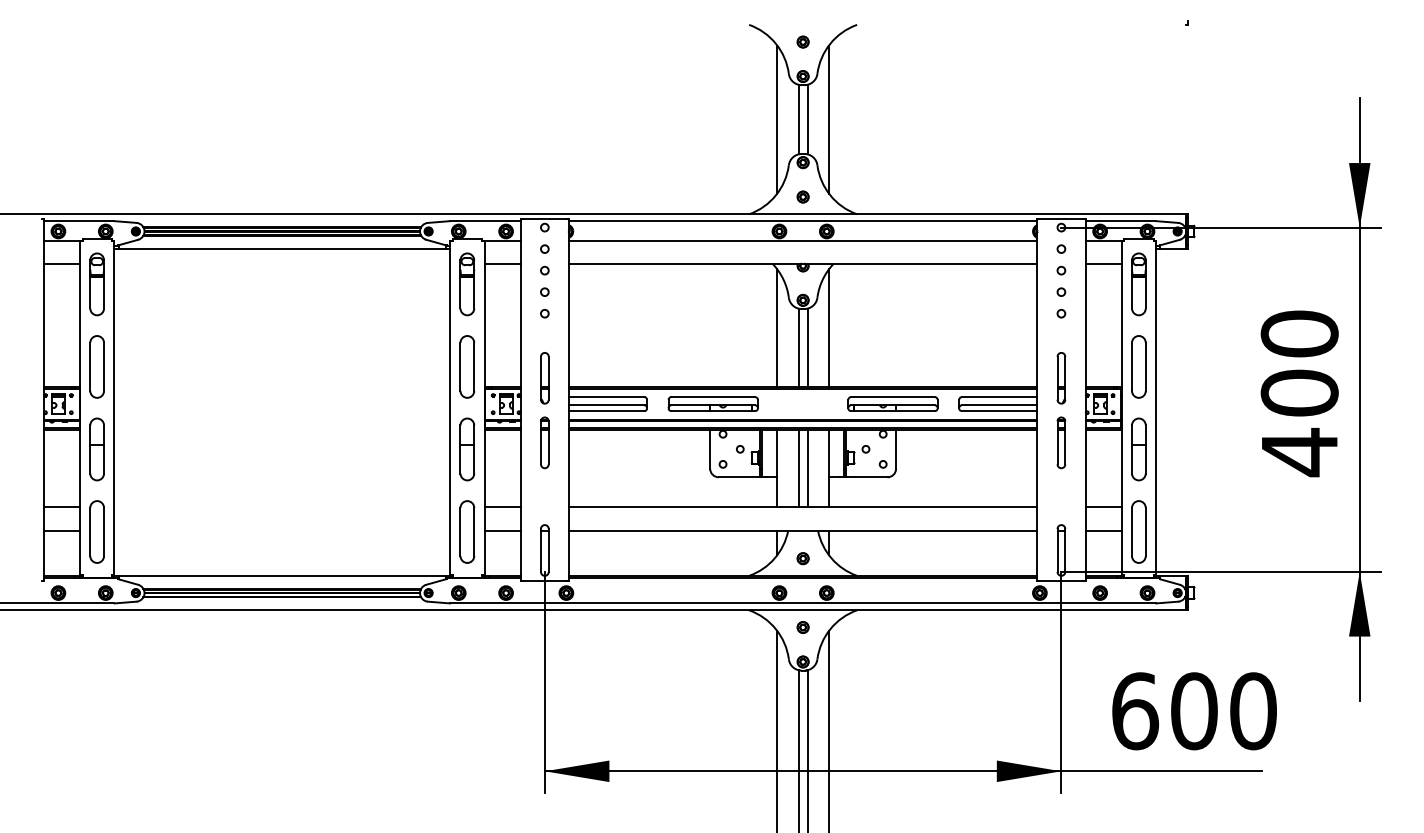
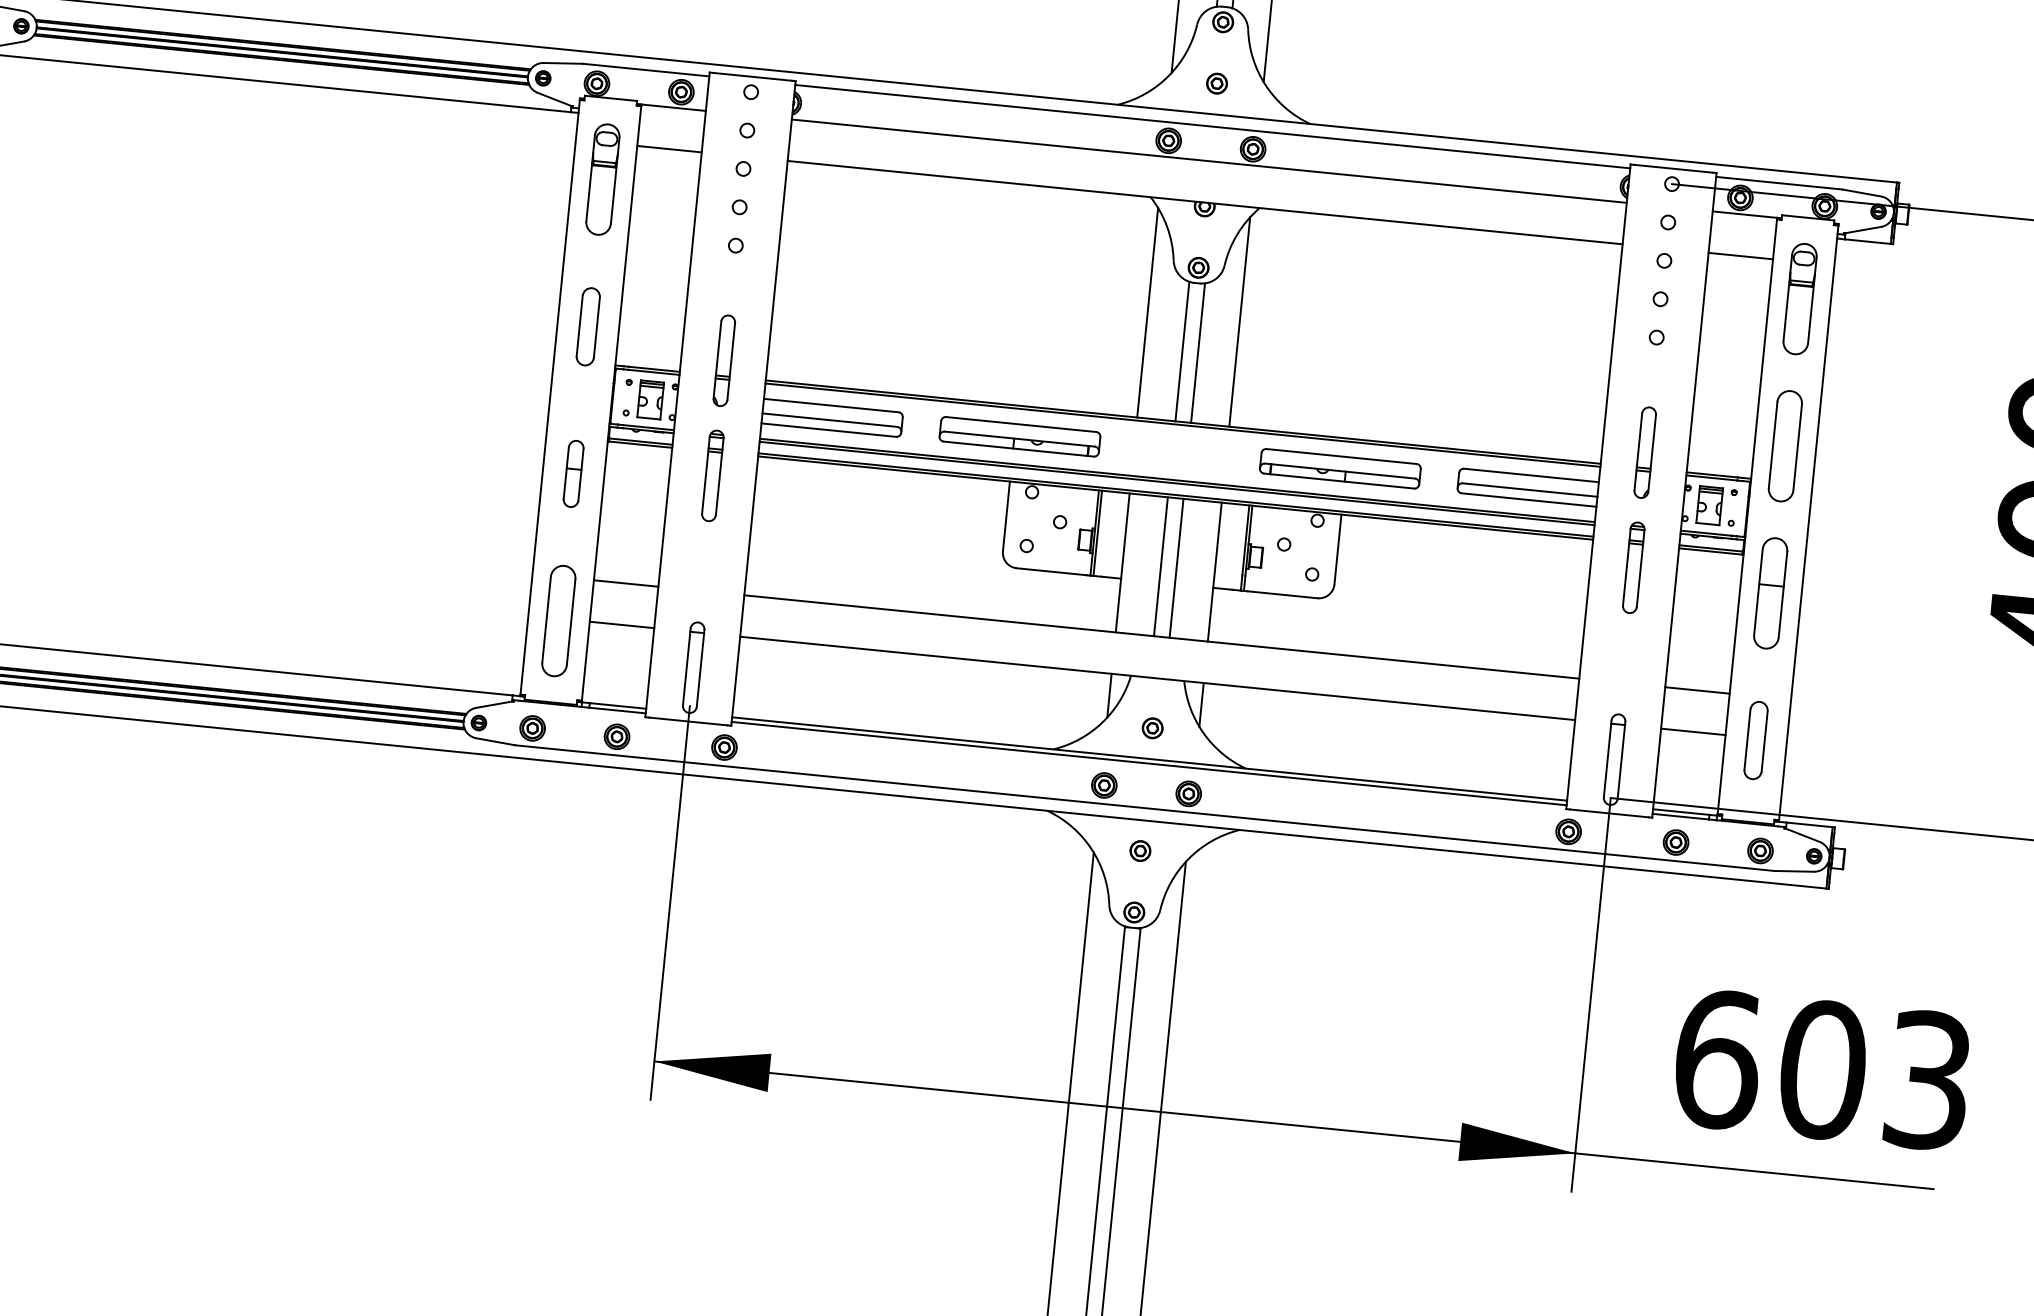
part: (467, 366) -> (588, 326), size x0.7
part: (467, 449) -> (573, 473), size x0.6
part: (1138, 531) -> (1755, 739), size x0.7
text: (1253, 711) -> (1928, 1080), 600 -> 603

